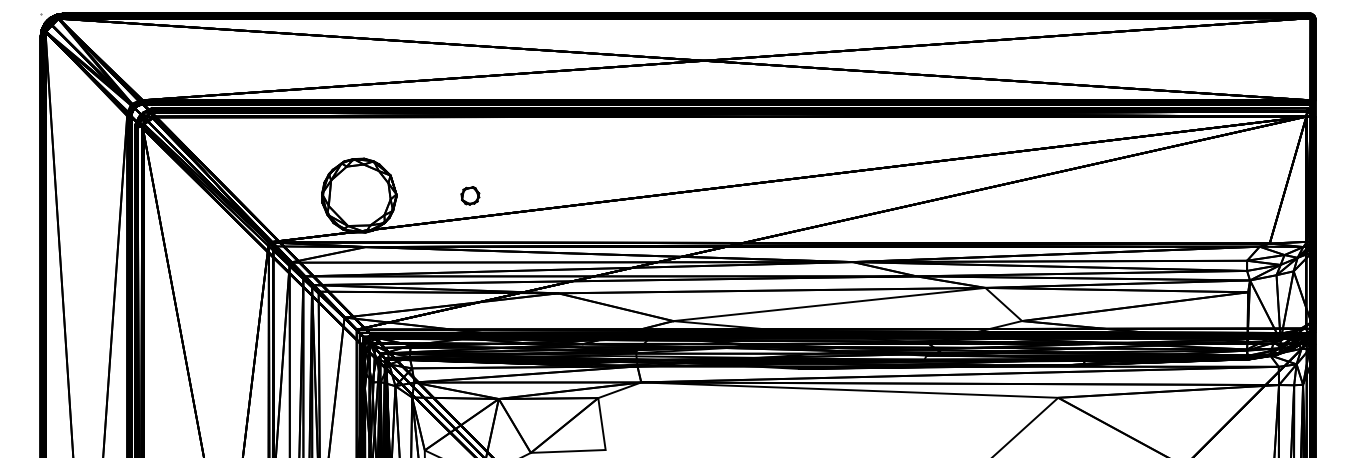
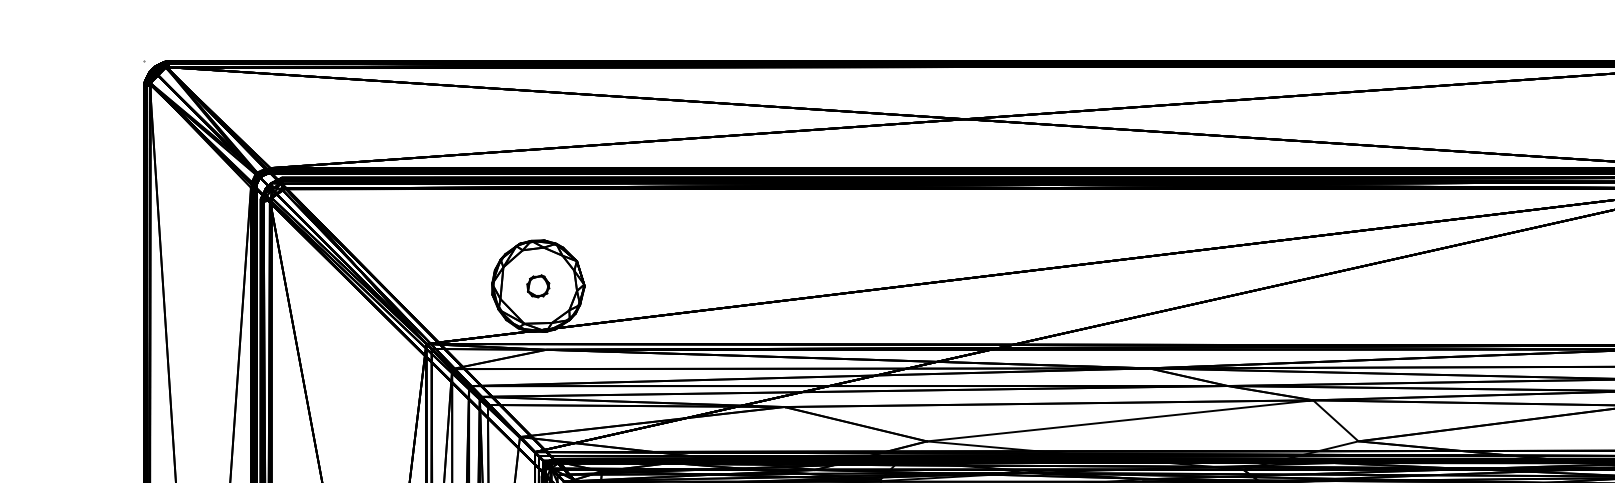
part: (470, 195) -> (538, 285), moved

